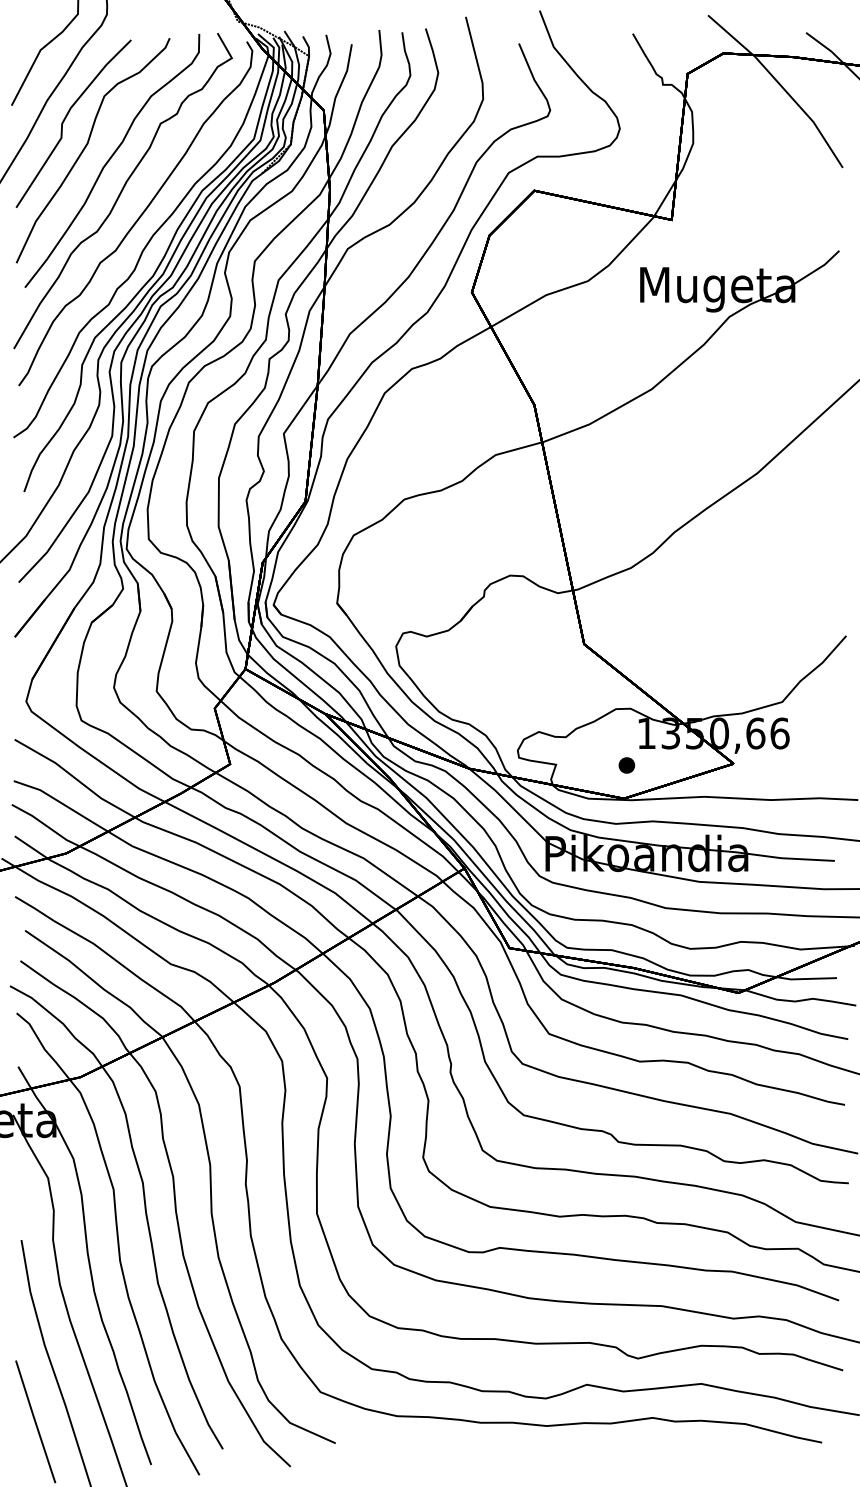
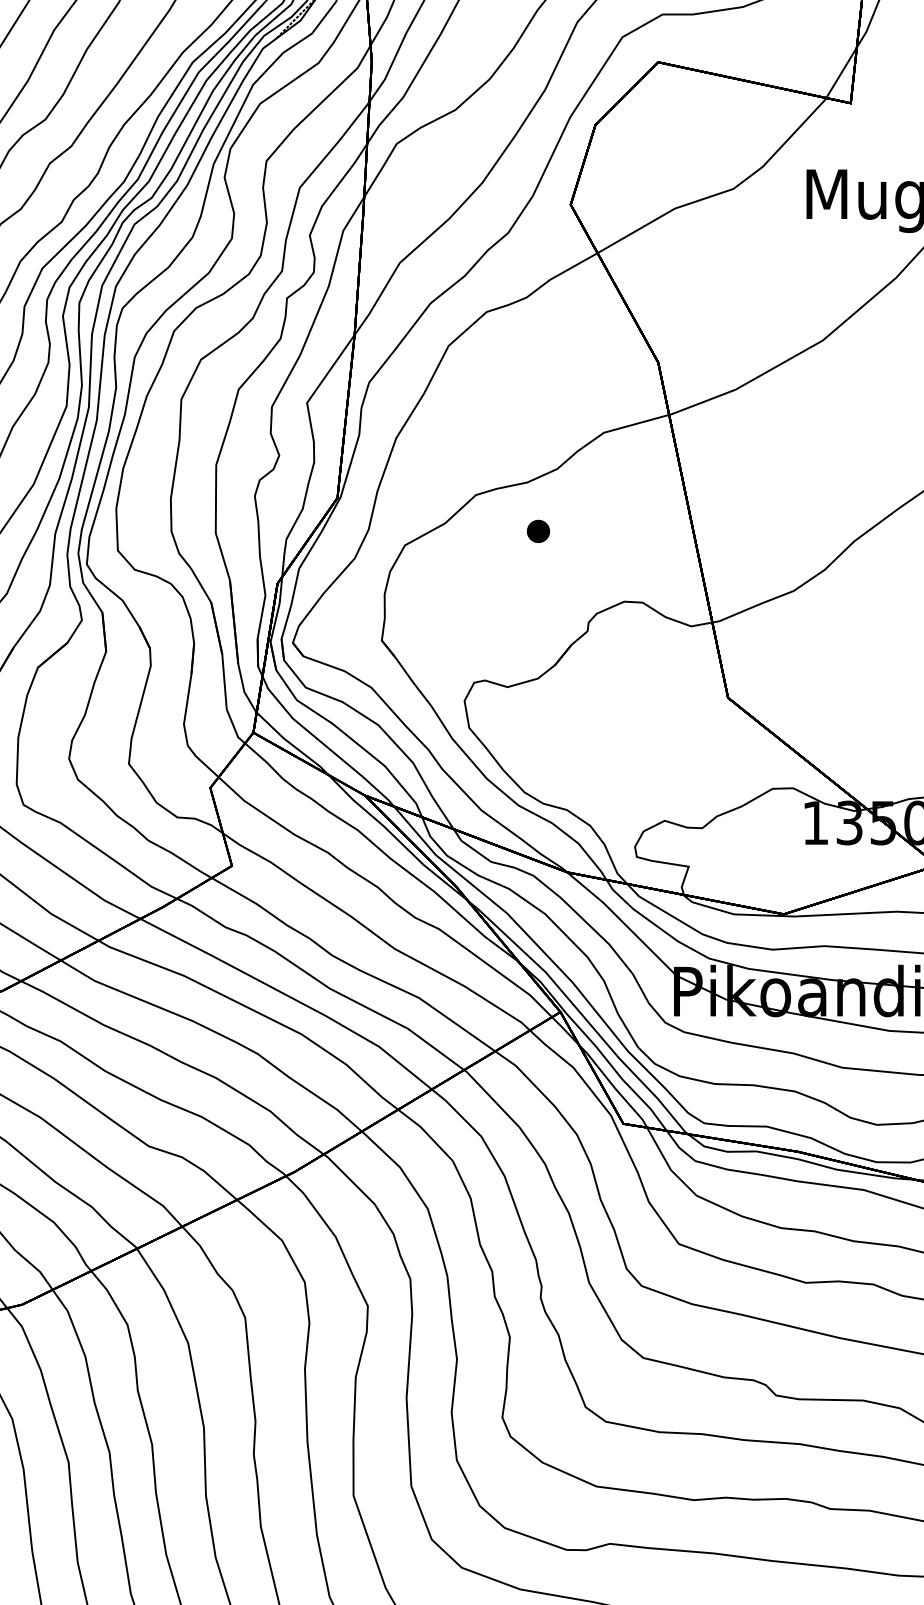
part: (626, 765) -> (537, 531), moved

